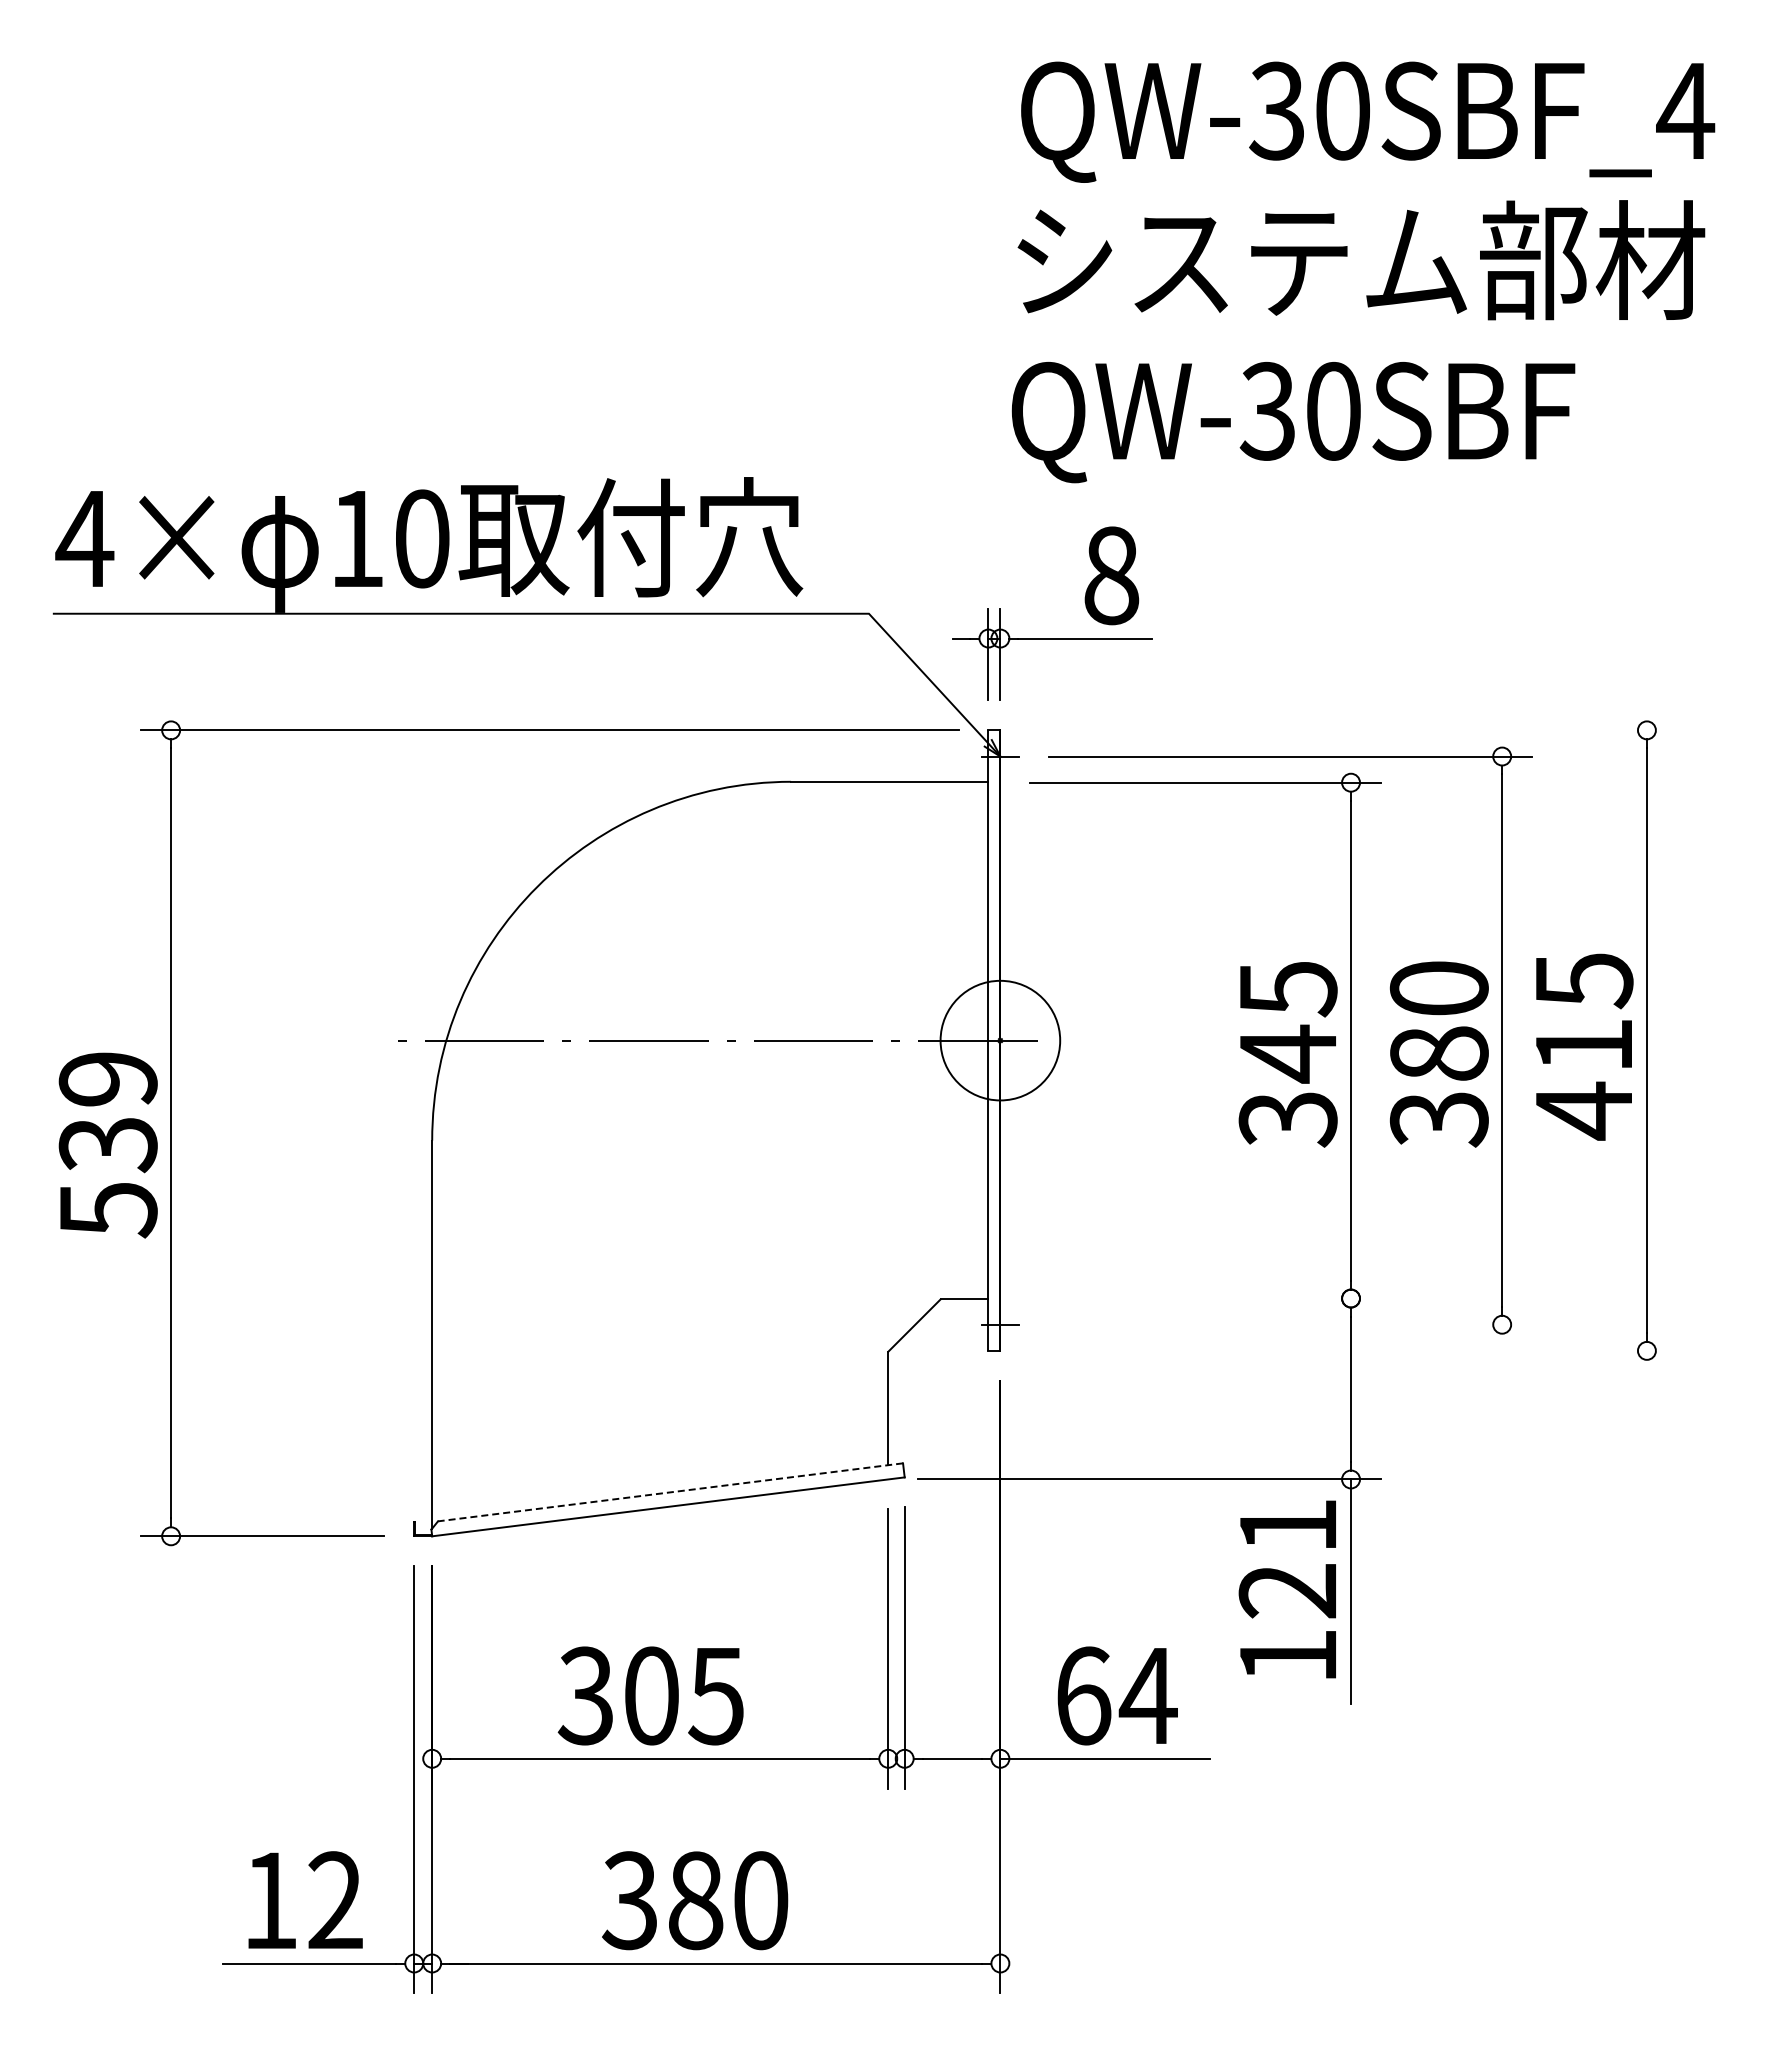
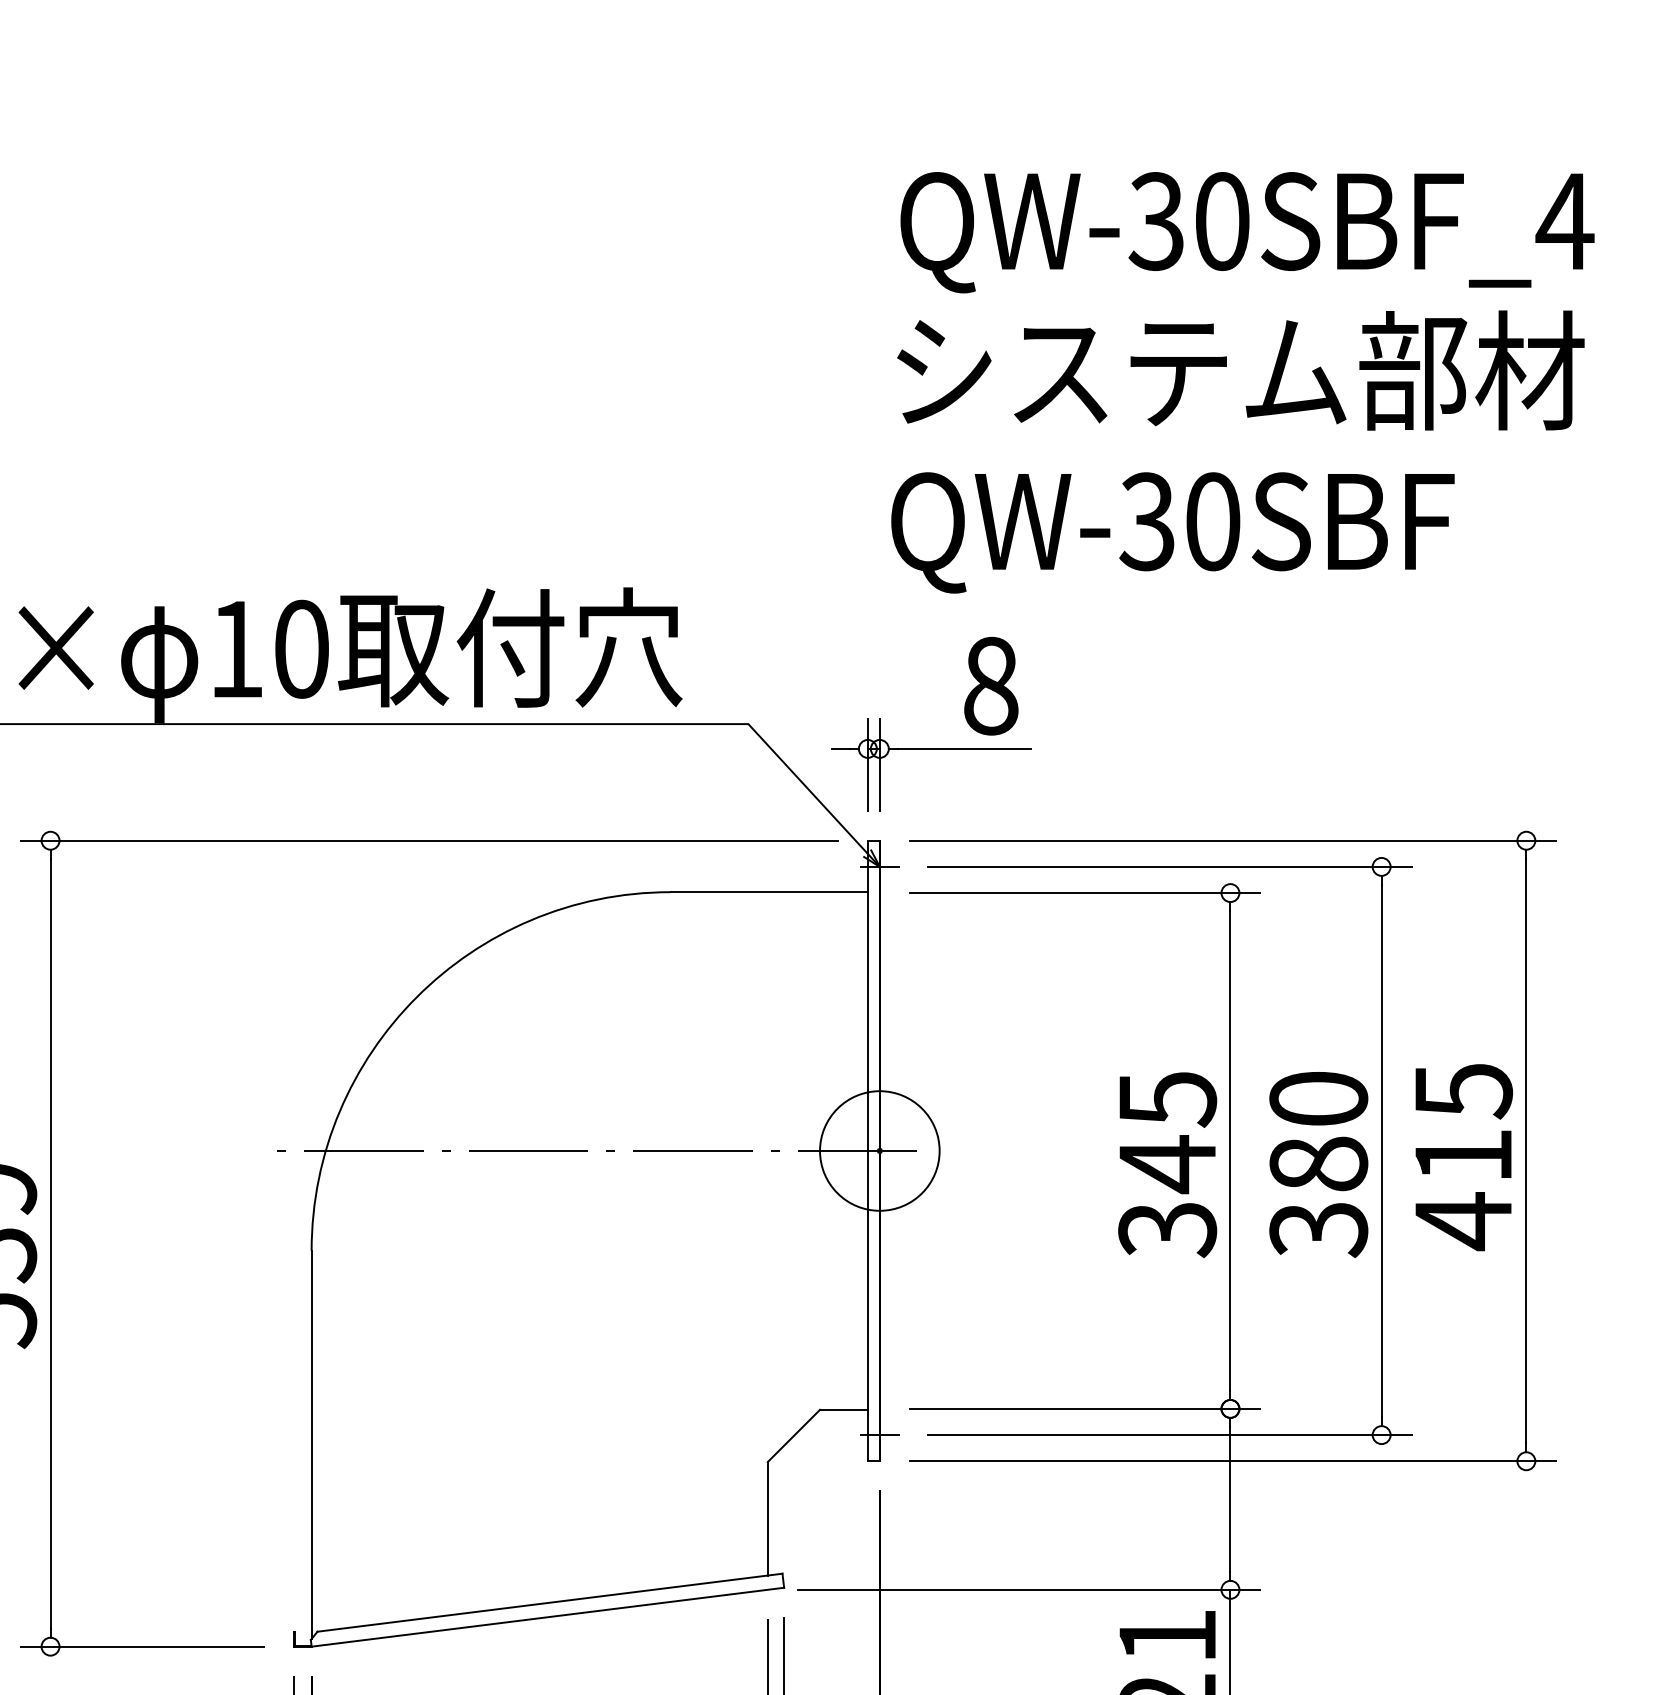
line: (1353, 730) -> (1232, 840), added
line: (1205, 1298) -> (1084, 1408), added
line: (1290, 1324) -> (1169, 1434), added
line: (1353, 1350) -> (1232, 1460), added
line: (670, 1492) -> (549, 1602), dashed -> solid

